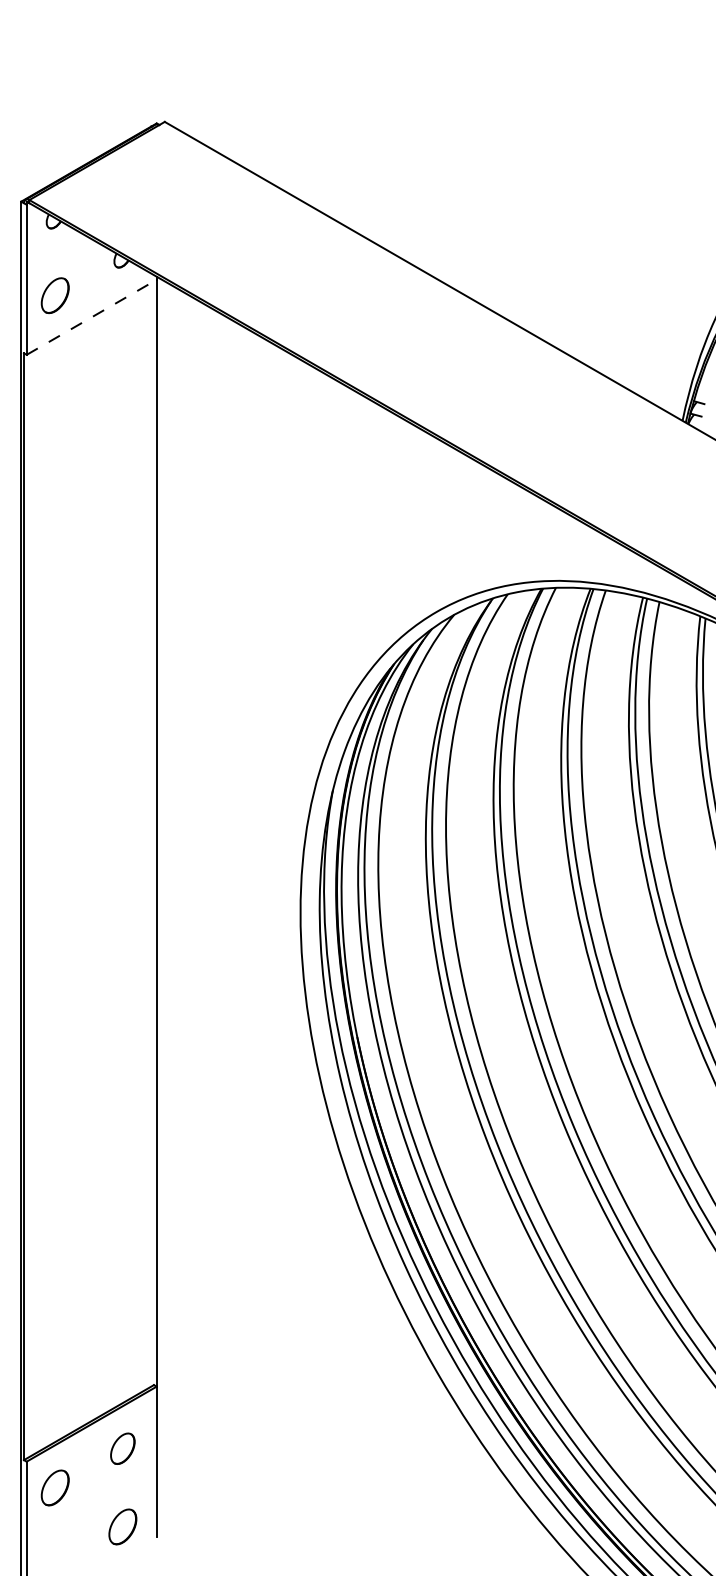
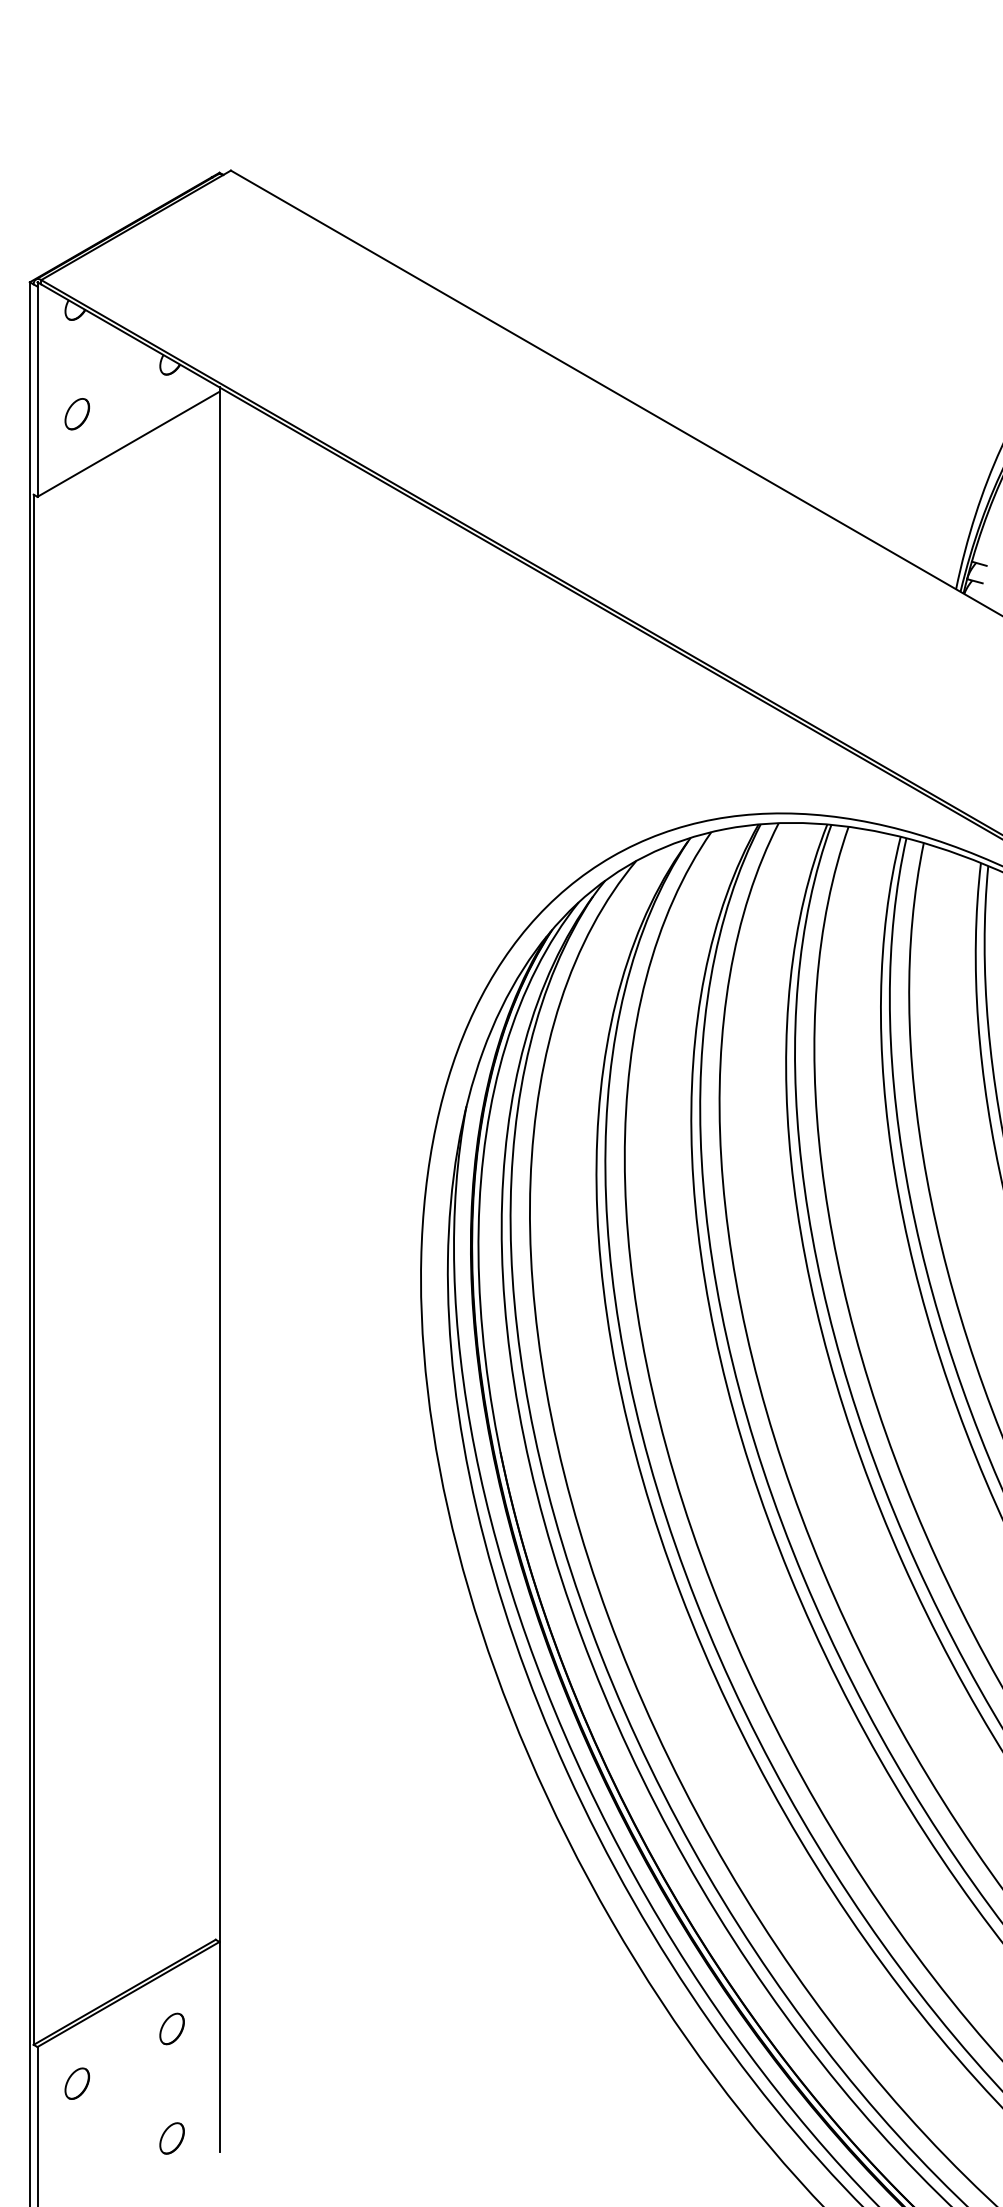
part: (54, 296) -> (76, 414), size x0.62
line: (91, 317) -> (128, 444), dashed -> solid
part: (122, 1448) -> (171, 2028), size x0.71
part: (54, 1487) -> (76, 2083), size x0.62
part: (122, 1526) -> (171, 2138), size x0.62

